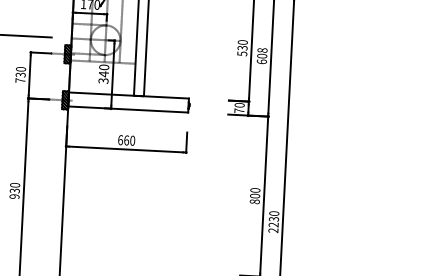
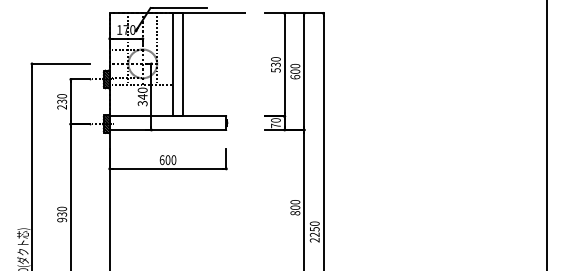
text: (262, 49) -> (295, 65), 608 -> 600
text: (19, 80) -> (61, 107), 730 -> 230
text: (126, 139) -> (167, 159), 660 -> 600
text: (272, 219) -> (313, 229), 2230 -> 2250

